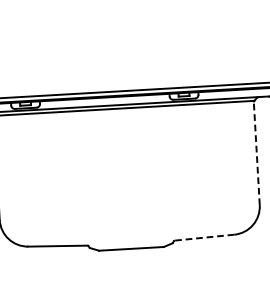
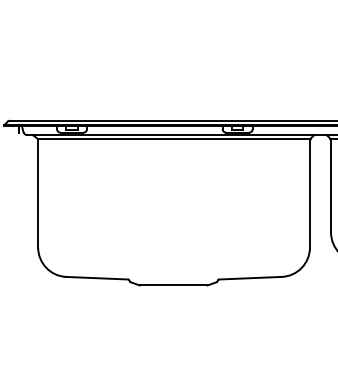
line: (256, 153) -> (309, 193), dashed -> solid
line: (203, 237) -> (249, 278), dashed -> solid

